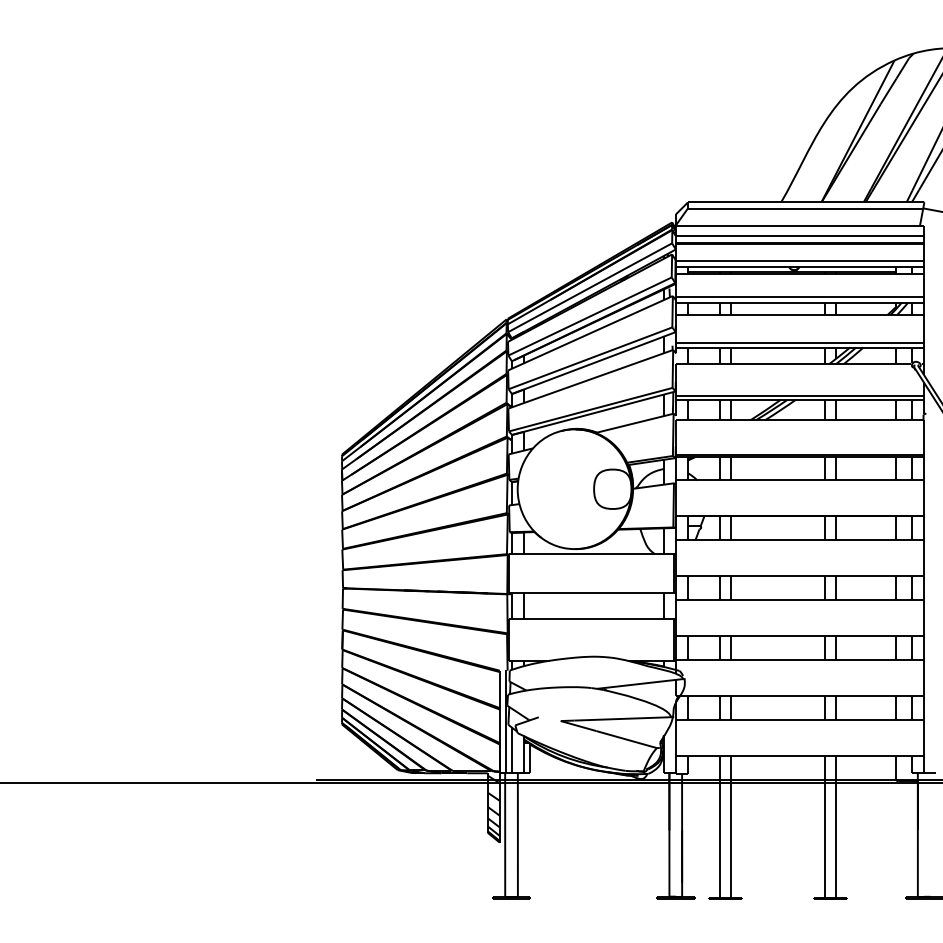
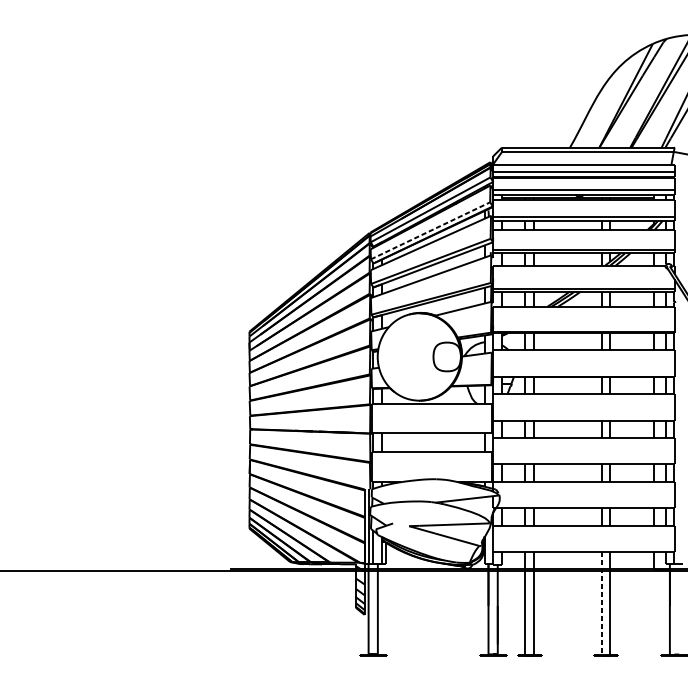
line: (590, 316) -> (430, 230), solid -> dashed
line: (824, 827) -> (601, 603), solid -> dashed

